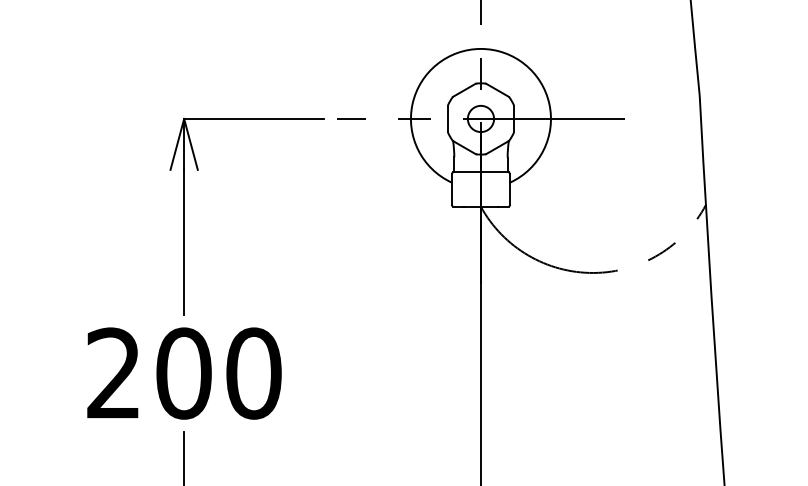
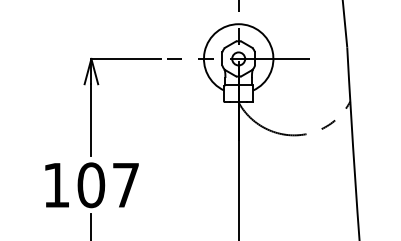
text: (184, 373) -> (91, 185), 200 -> 107

